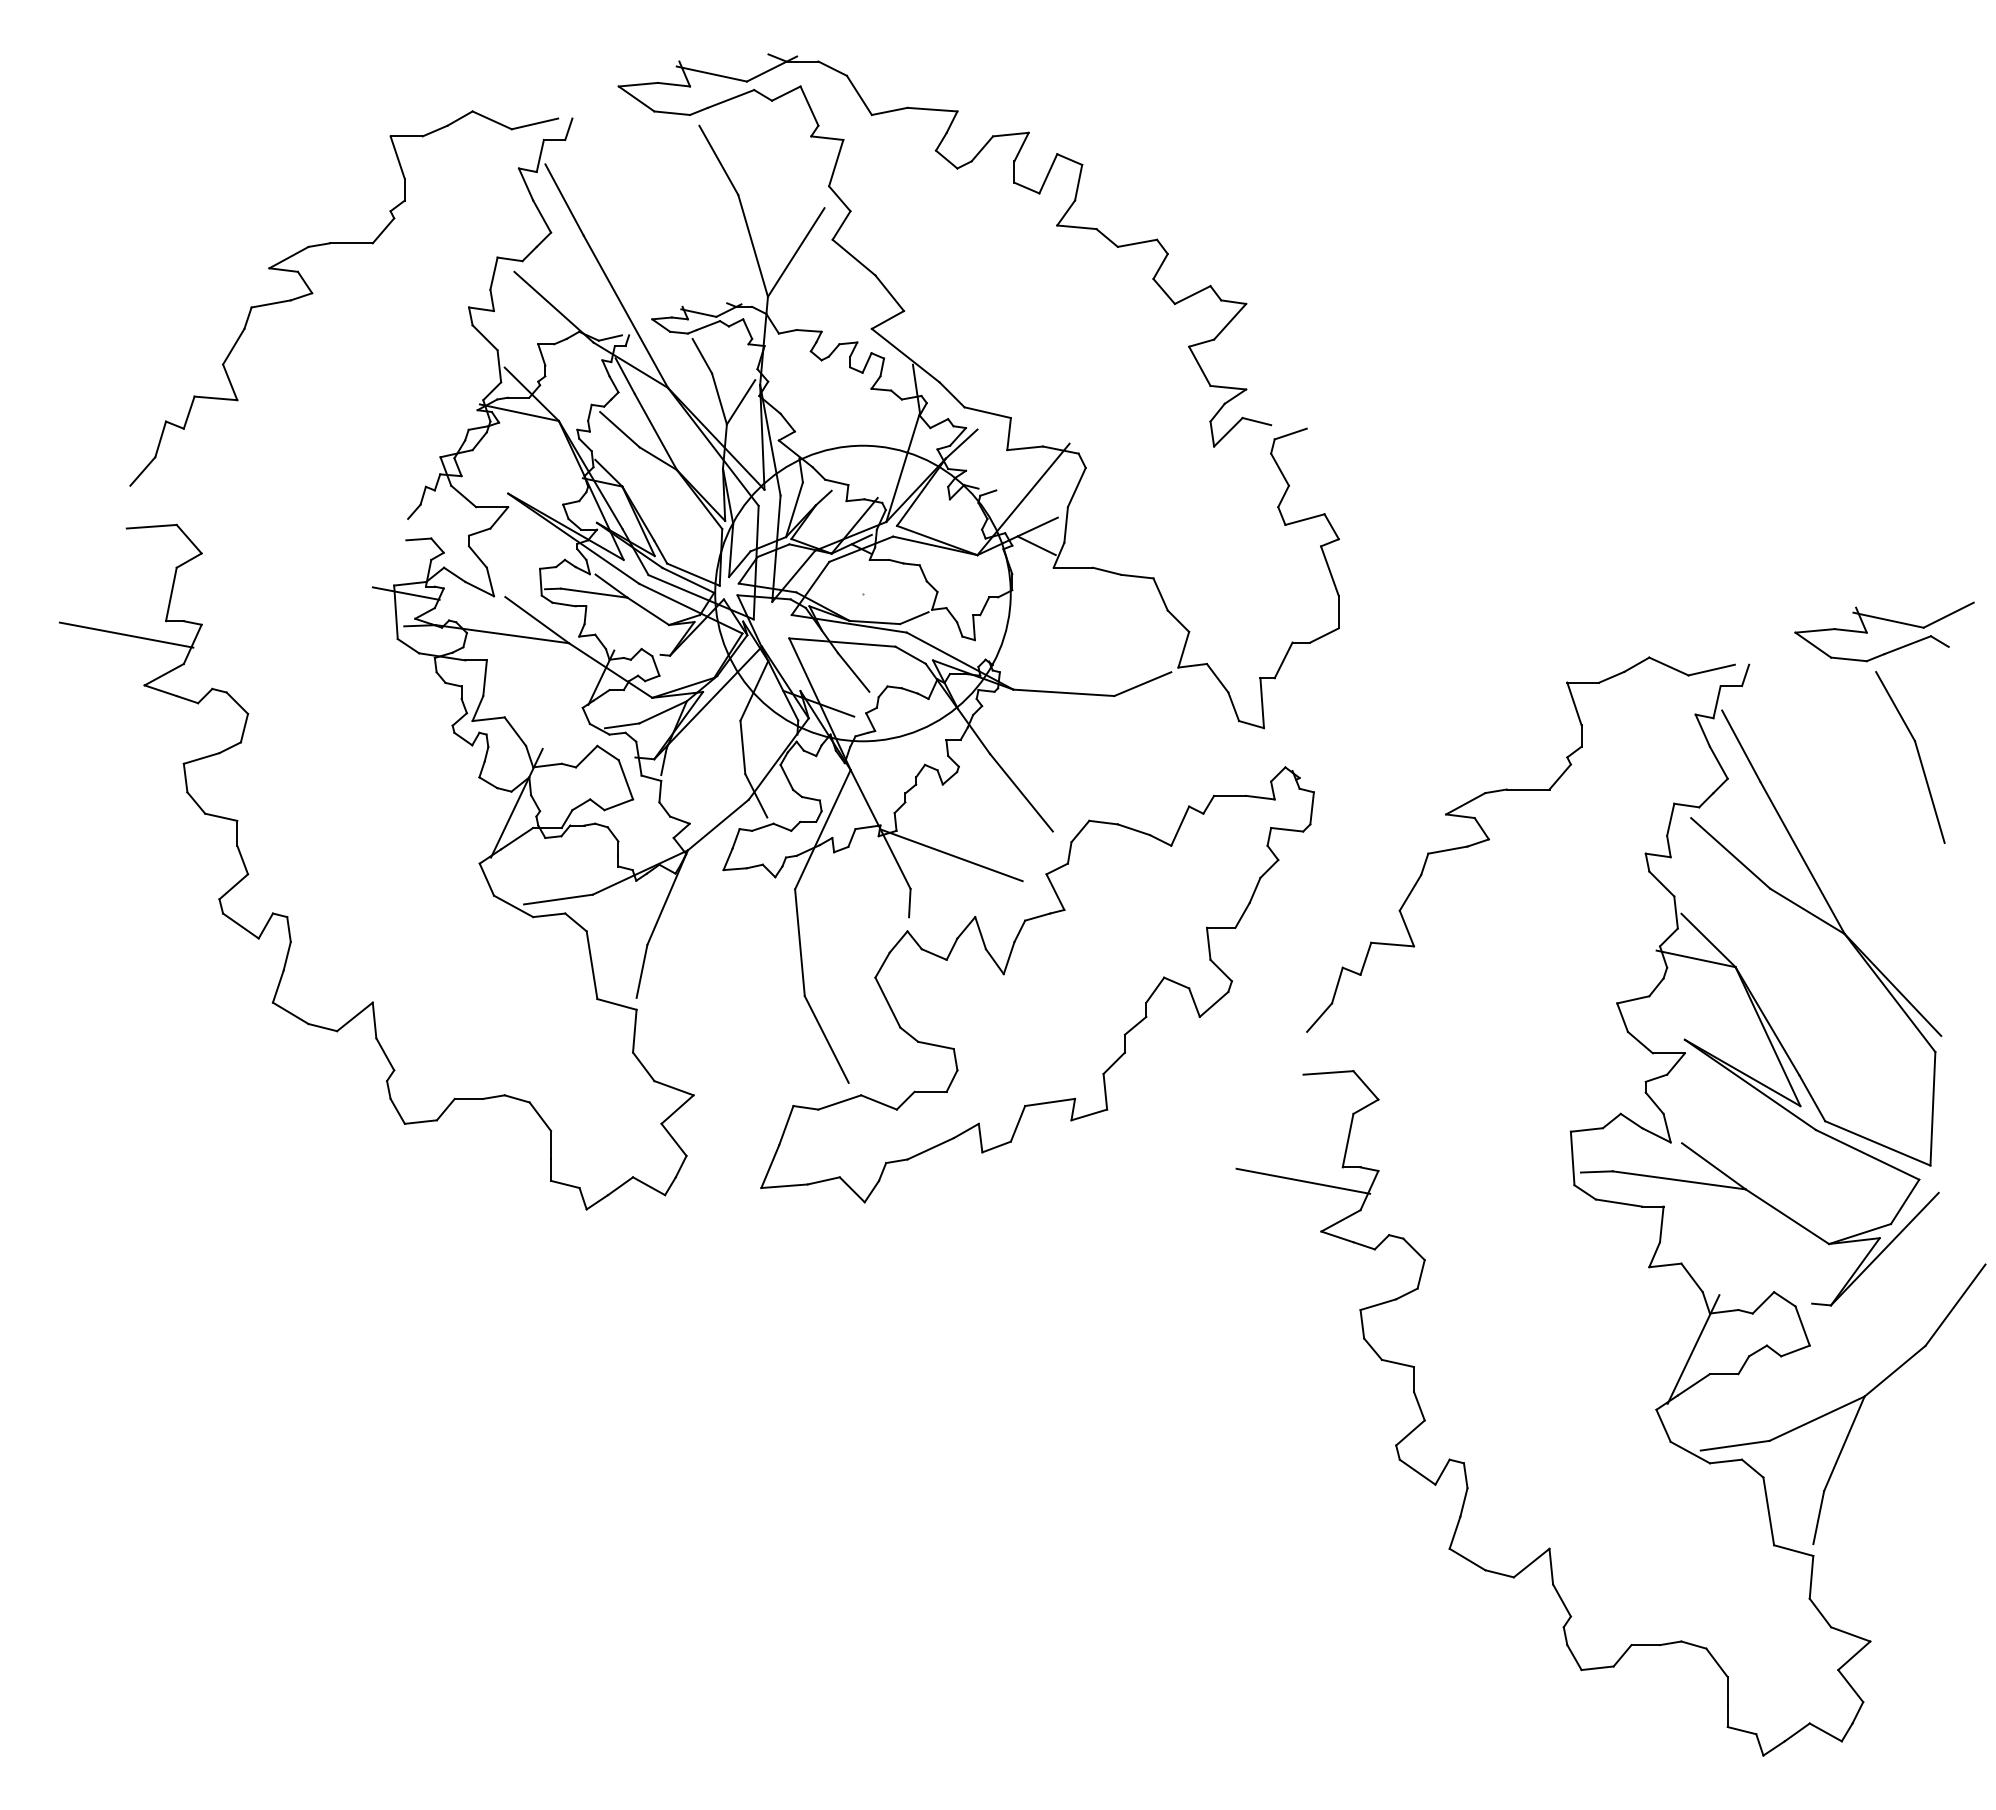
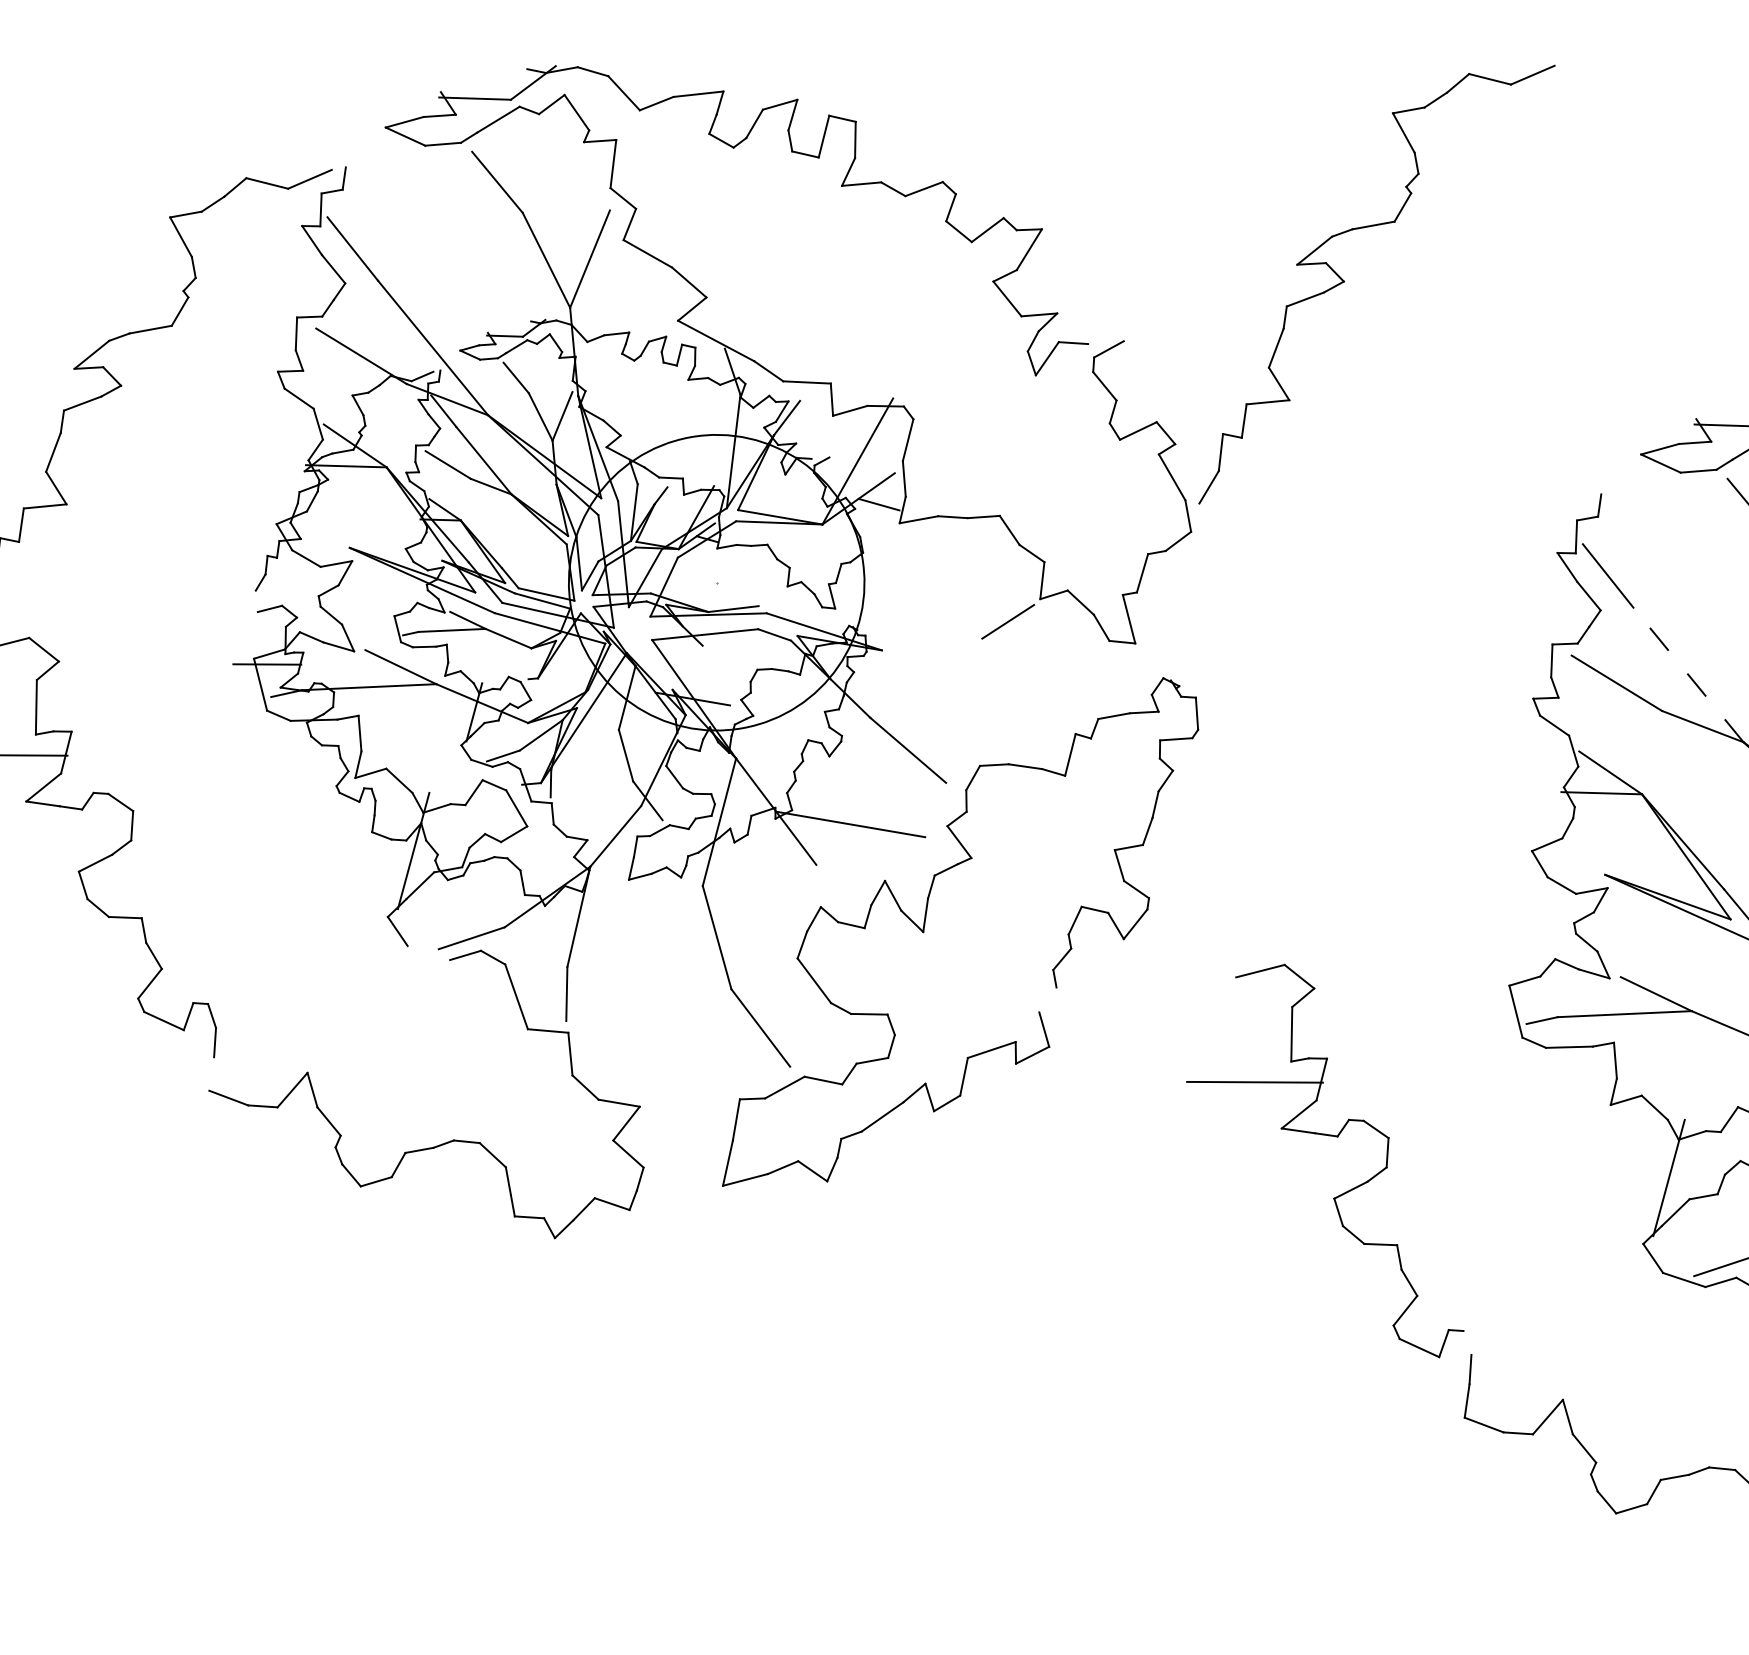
line: (914, 618) -> (771, 598), removed
line: (853, 672) -> (721, 662), removed
line: (1063, 692) -> (931, 644), removed
part: (1489, 840) -> (1344, 282), moved
line: (1802, 858) -> (1688, 675), solid -> dashed
line: (909, 902) -> (817, 878), removed
line: (513, 906) -> (428, 953), removed
line: (277, 986) -> (210, 1074), removed
line: (1113, 1062) -> (1047, 999), removed
line: (1465, 1475) -> (1467, 1342), removed

